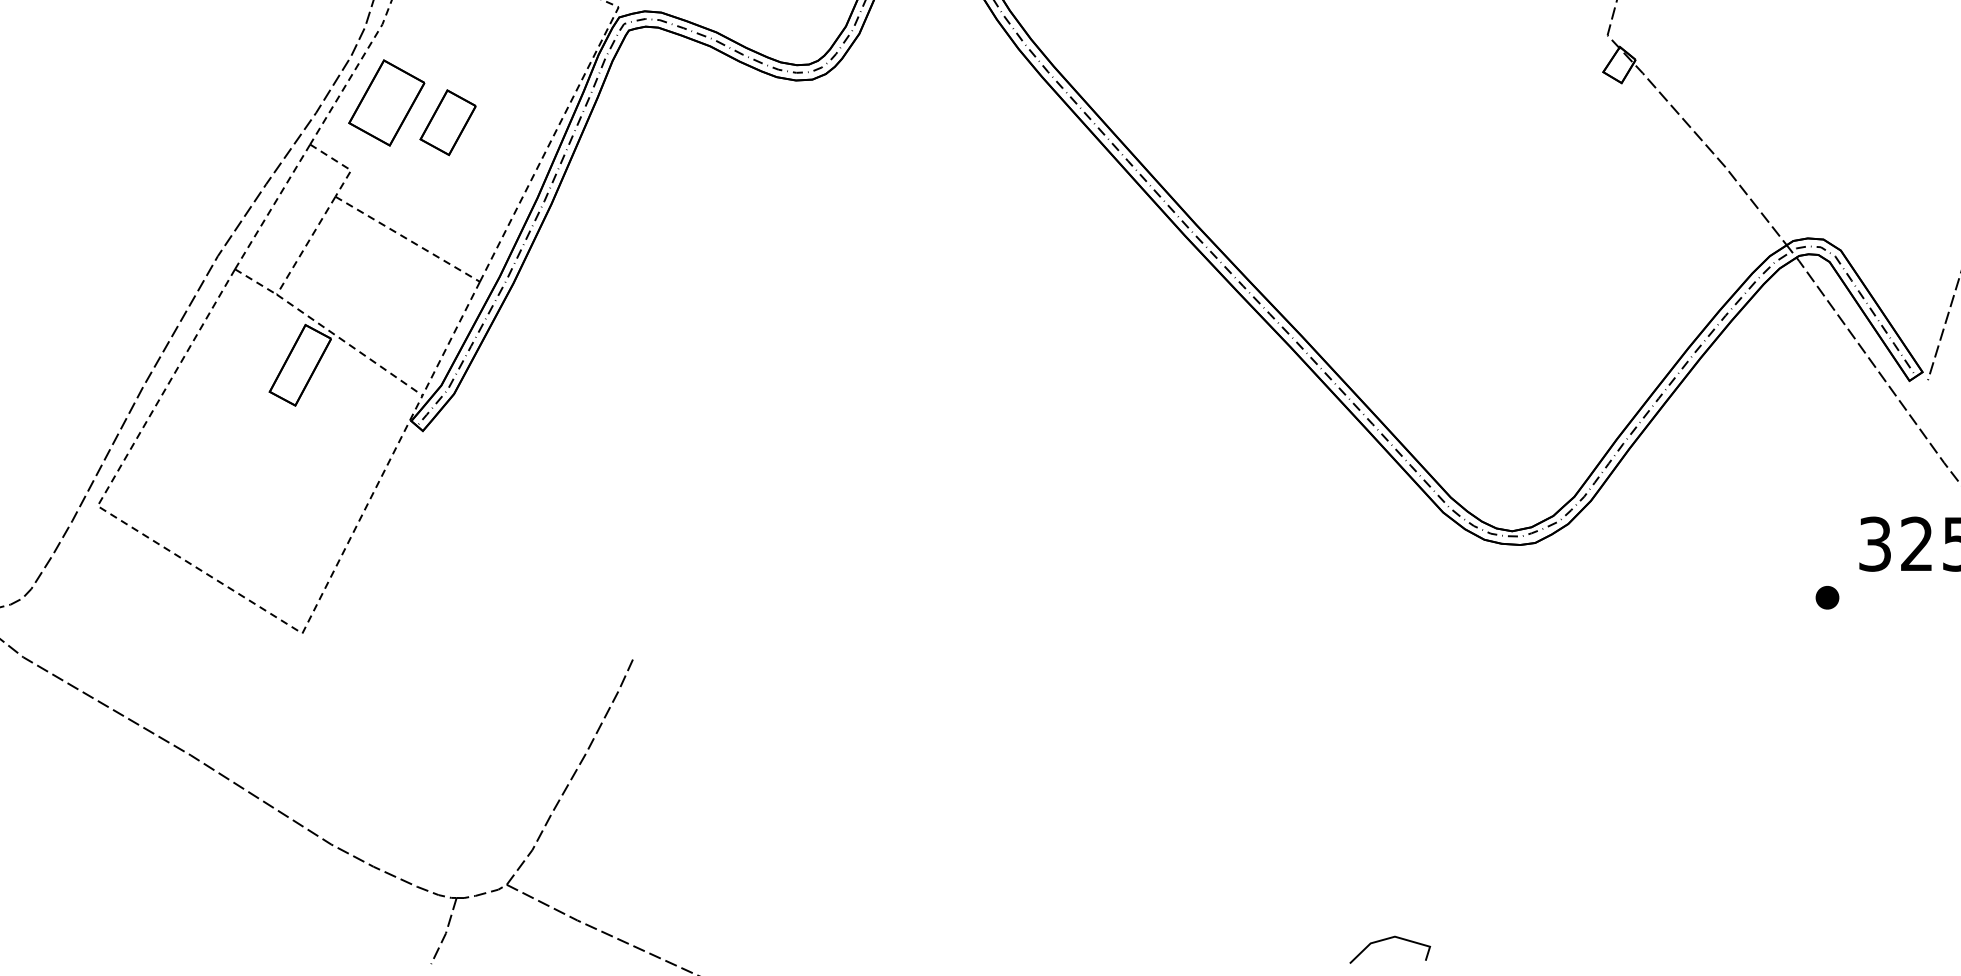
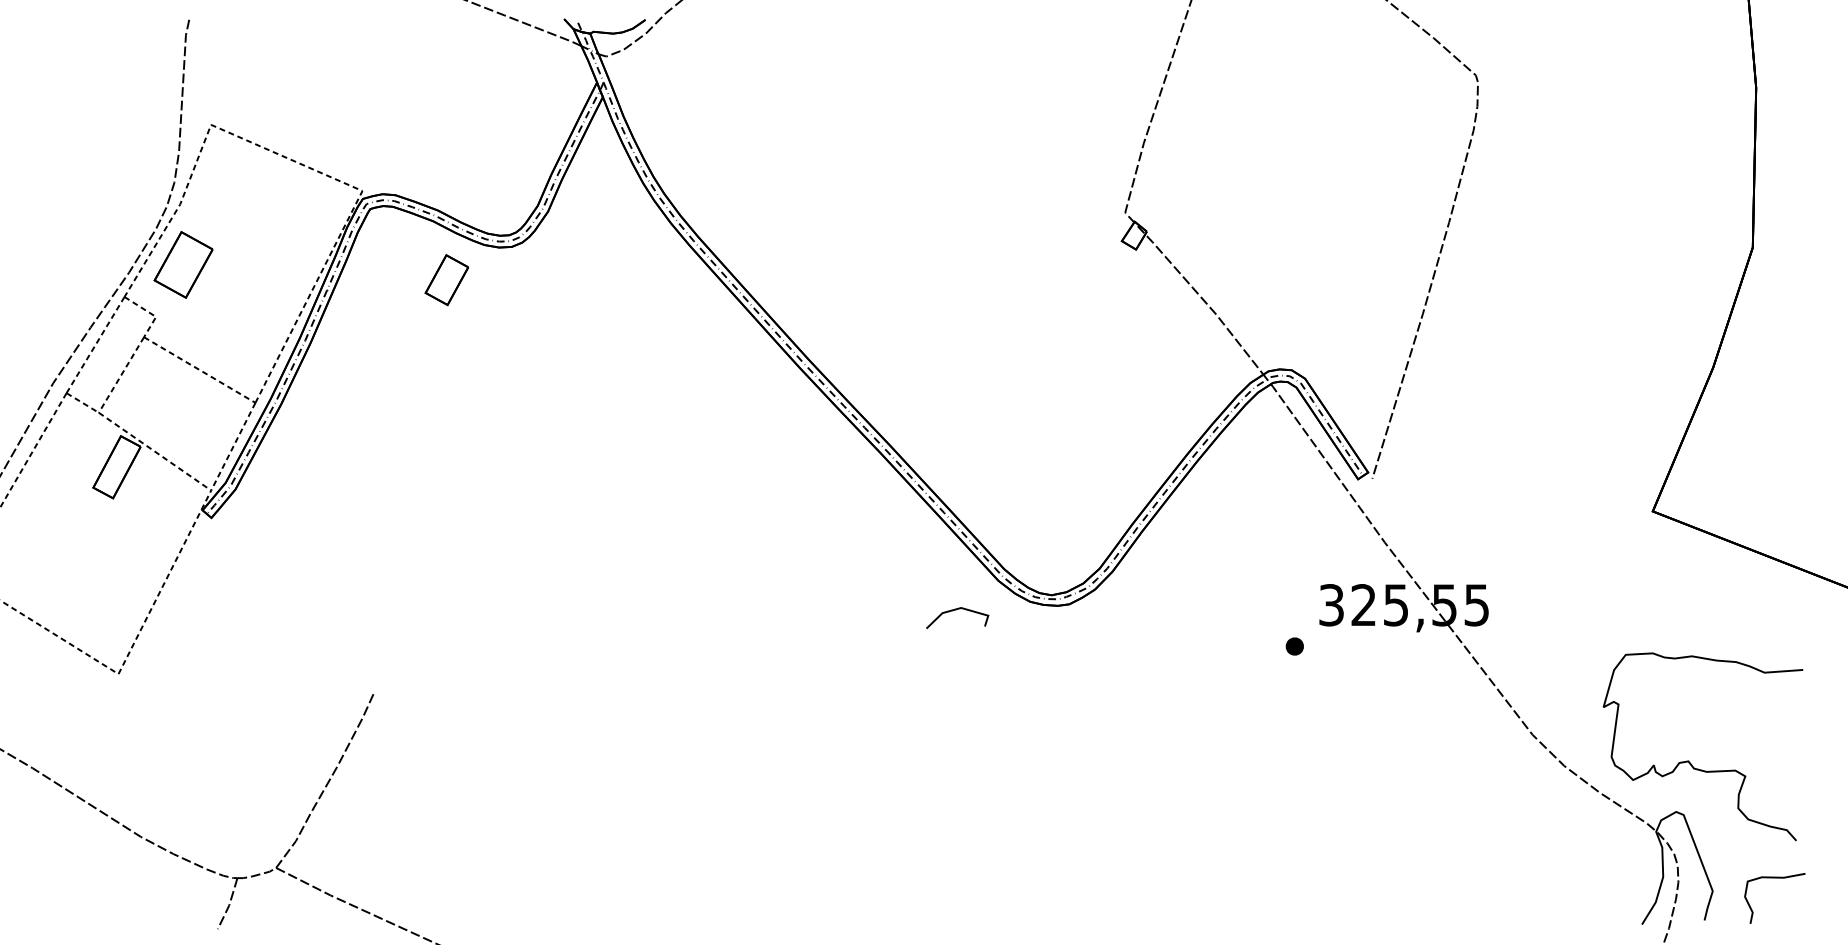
part: (447, 123) -> (446, 280), moved
line: (1388, 939) -> (956, 610), moved

